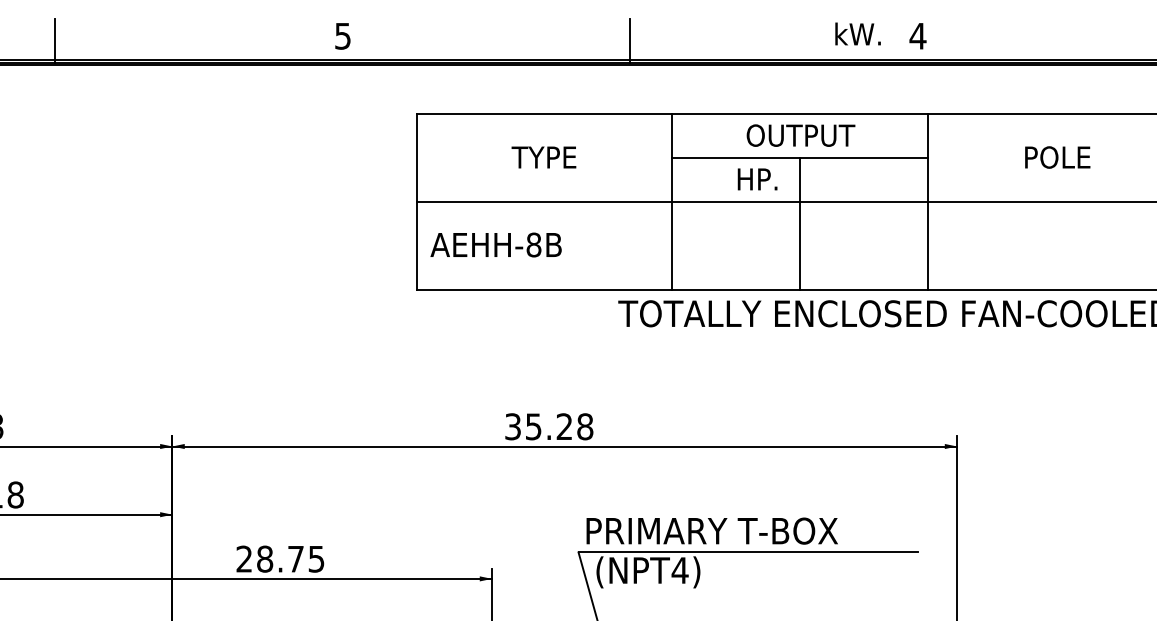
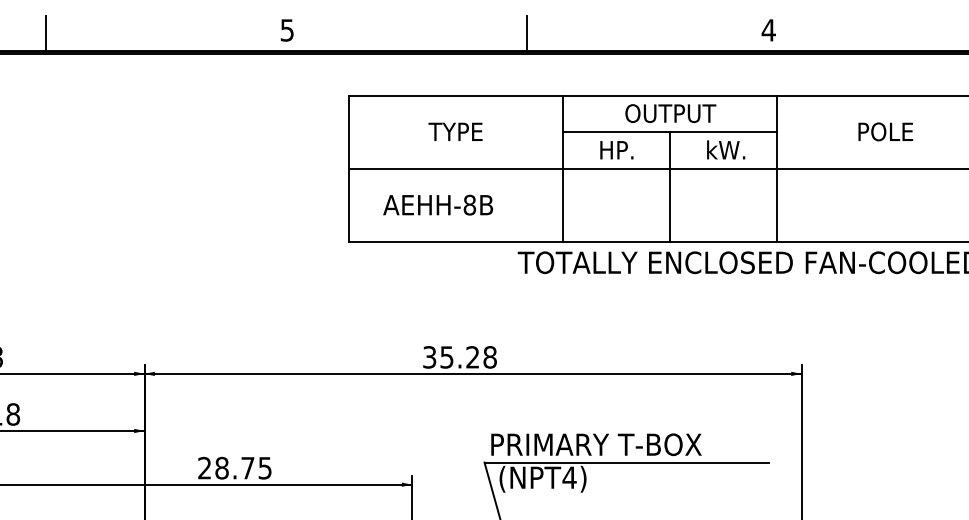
text: (857, 33) -> (725, 149), moved
text: (757, 179) -> (616, 150), moved
text: (495, 244) -> (437, 204), moved

